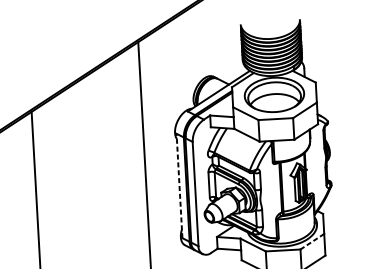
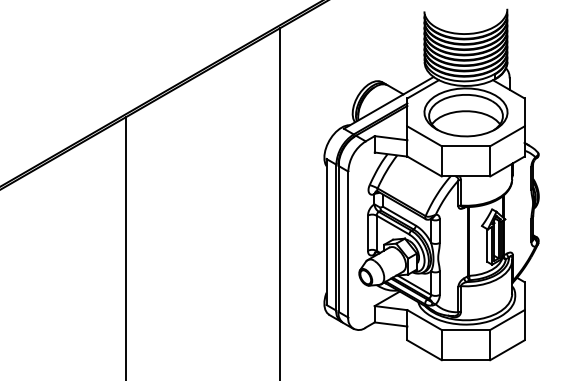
line: (179, 185) -> (326, 231), dashed -> solid
line: (312, 242) -> (507, 320), dashed -> solid

